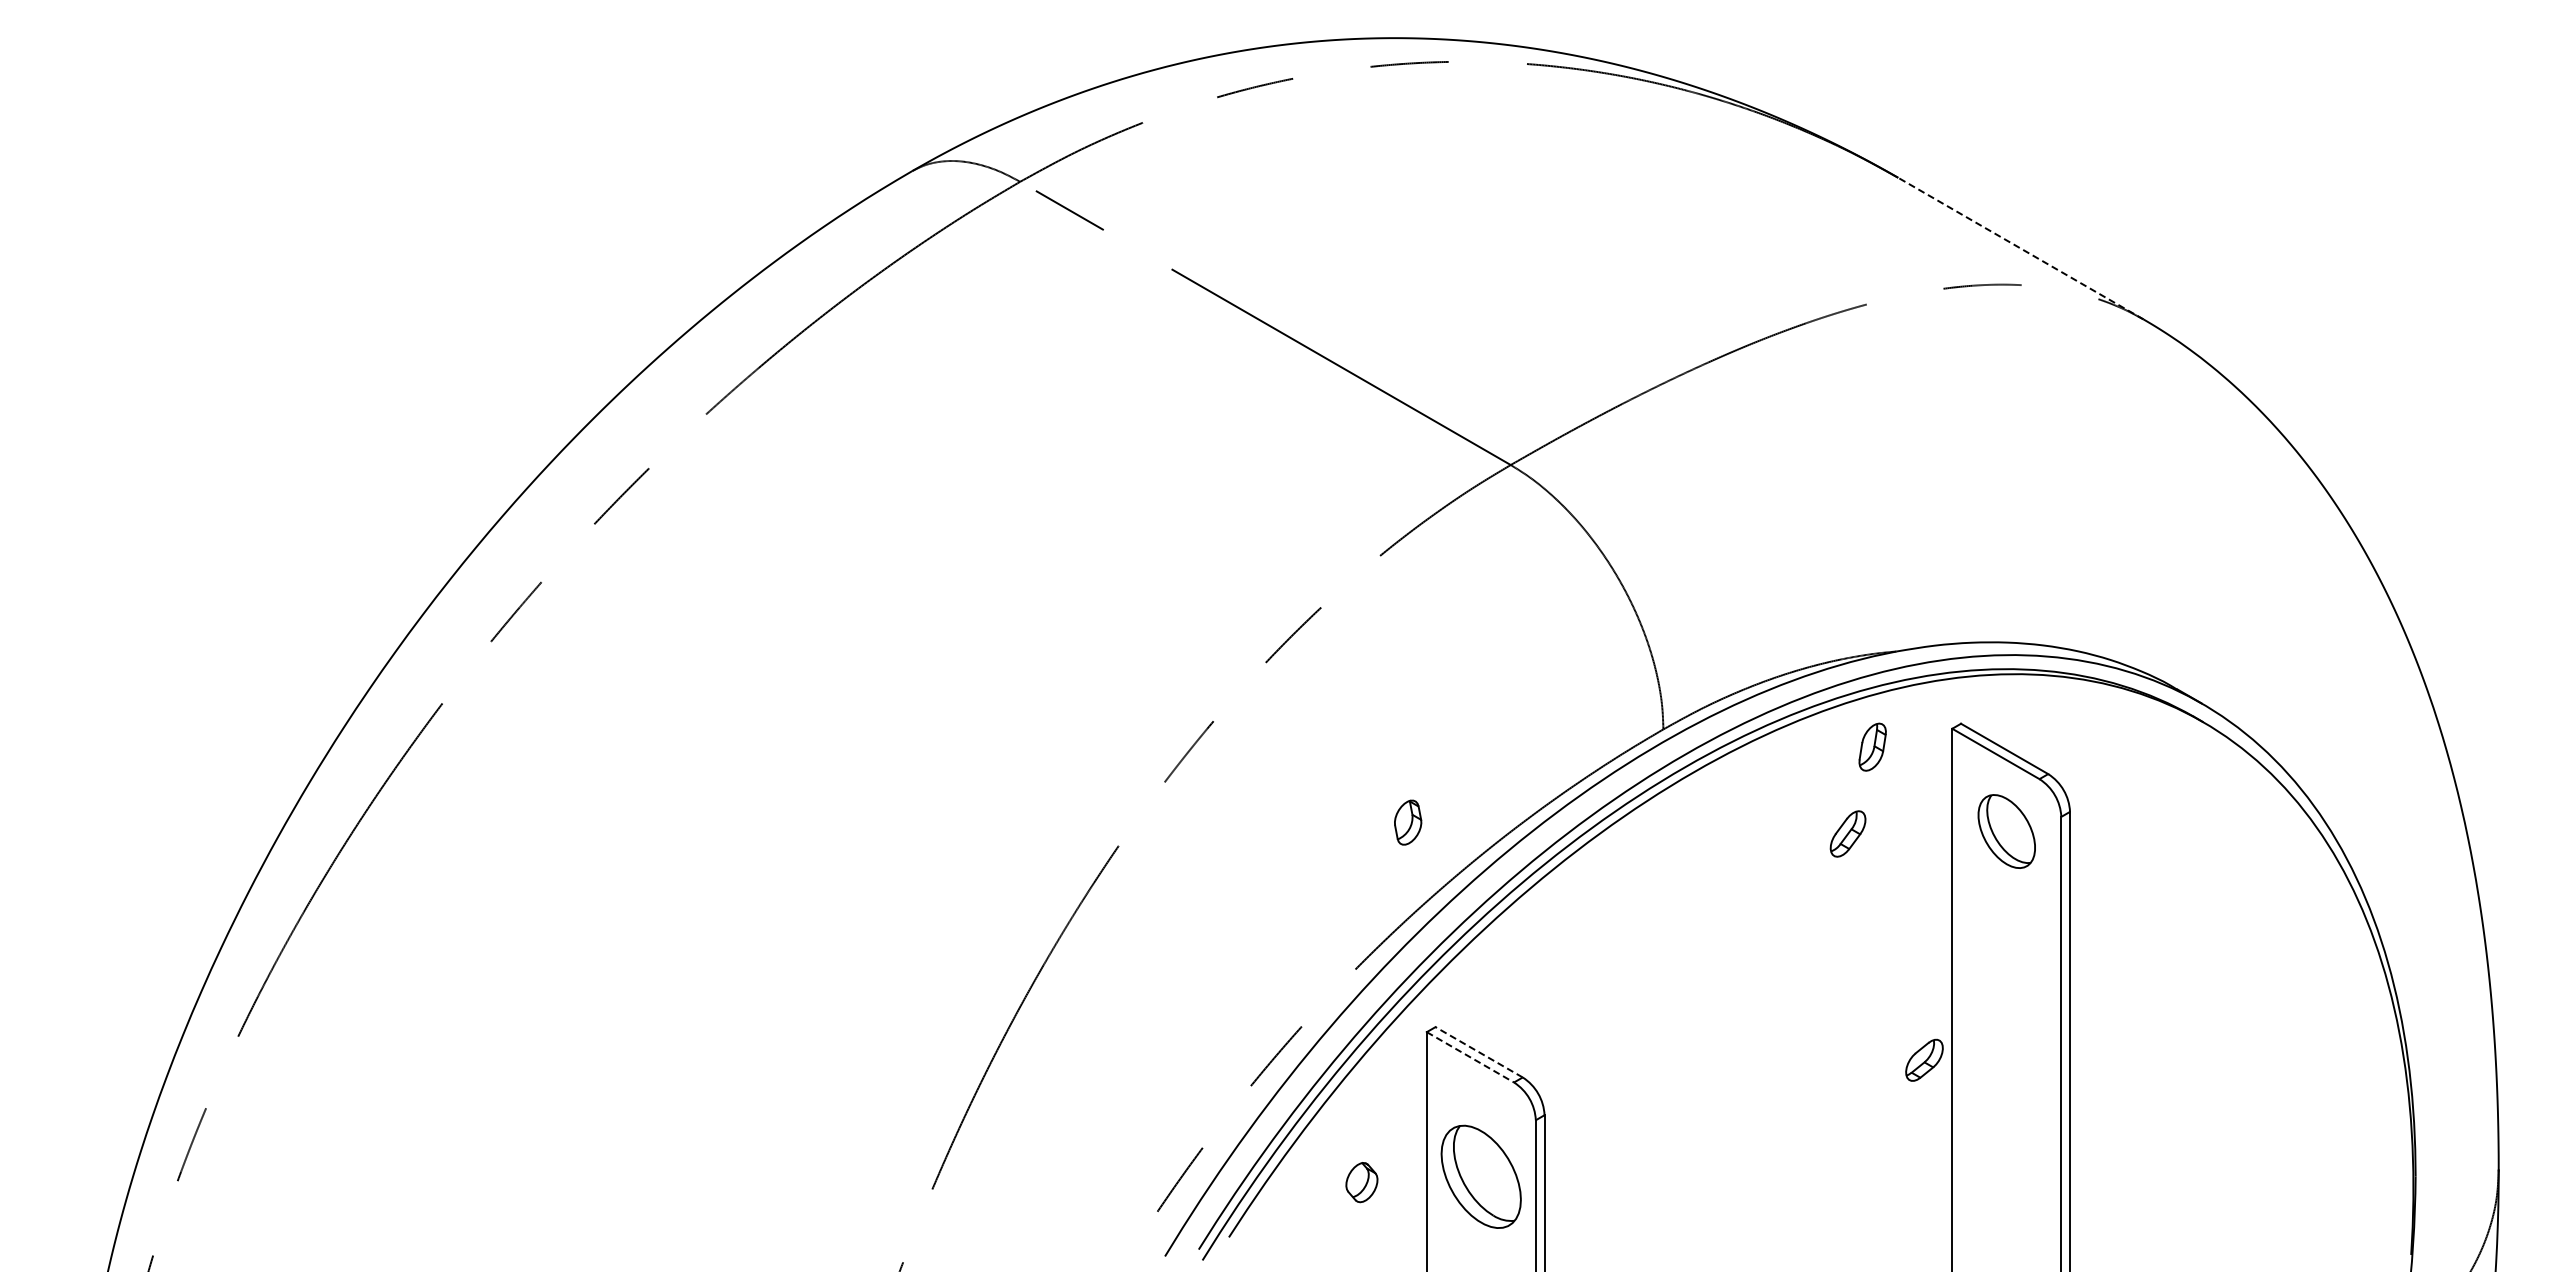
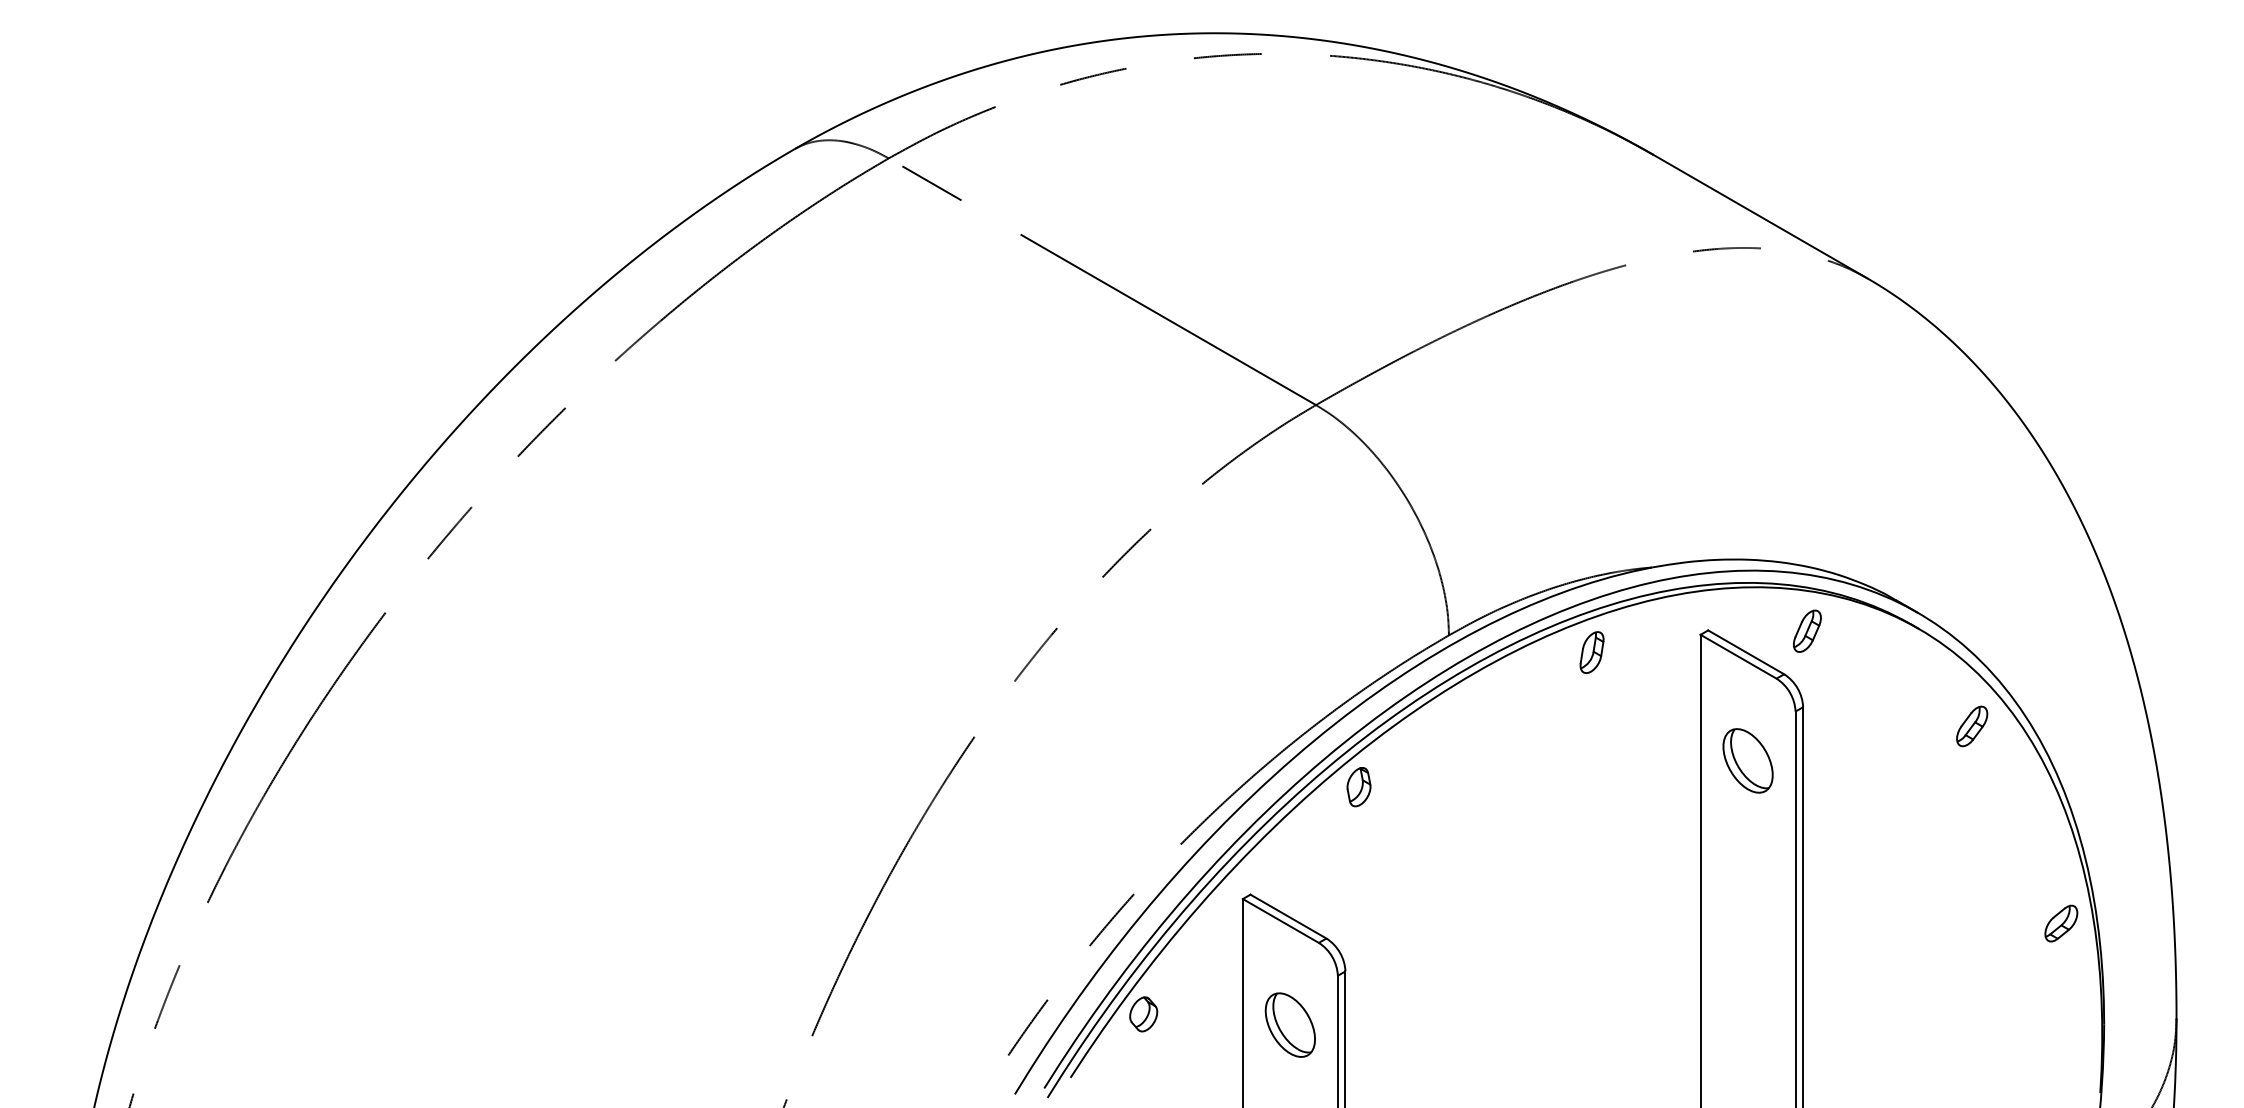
line: (2020, 248) -> (1760, 216), dashed -> solid
part: (2074, 724) -> (1807, 631), added
part: (1872, 746) -> (1591, 651), moved
part: (1408, 822) -> (1359, 786), moved
part: (2006, 831) -> (1747, 760), moved
part: (1847, 833) -> (1971, 726), moved
line: (1478, 1052) -> (1287, 916), dashed -> solid
line: (1470, 1057) -> (1280, 921), dashed -> solid
part: (1924, 1059) -> (2061, 922), moved
part: (1481, 1176) -> (1290, 1024), size x0.71
part: (1361, 1182) -> (1143, 1014), moved

